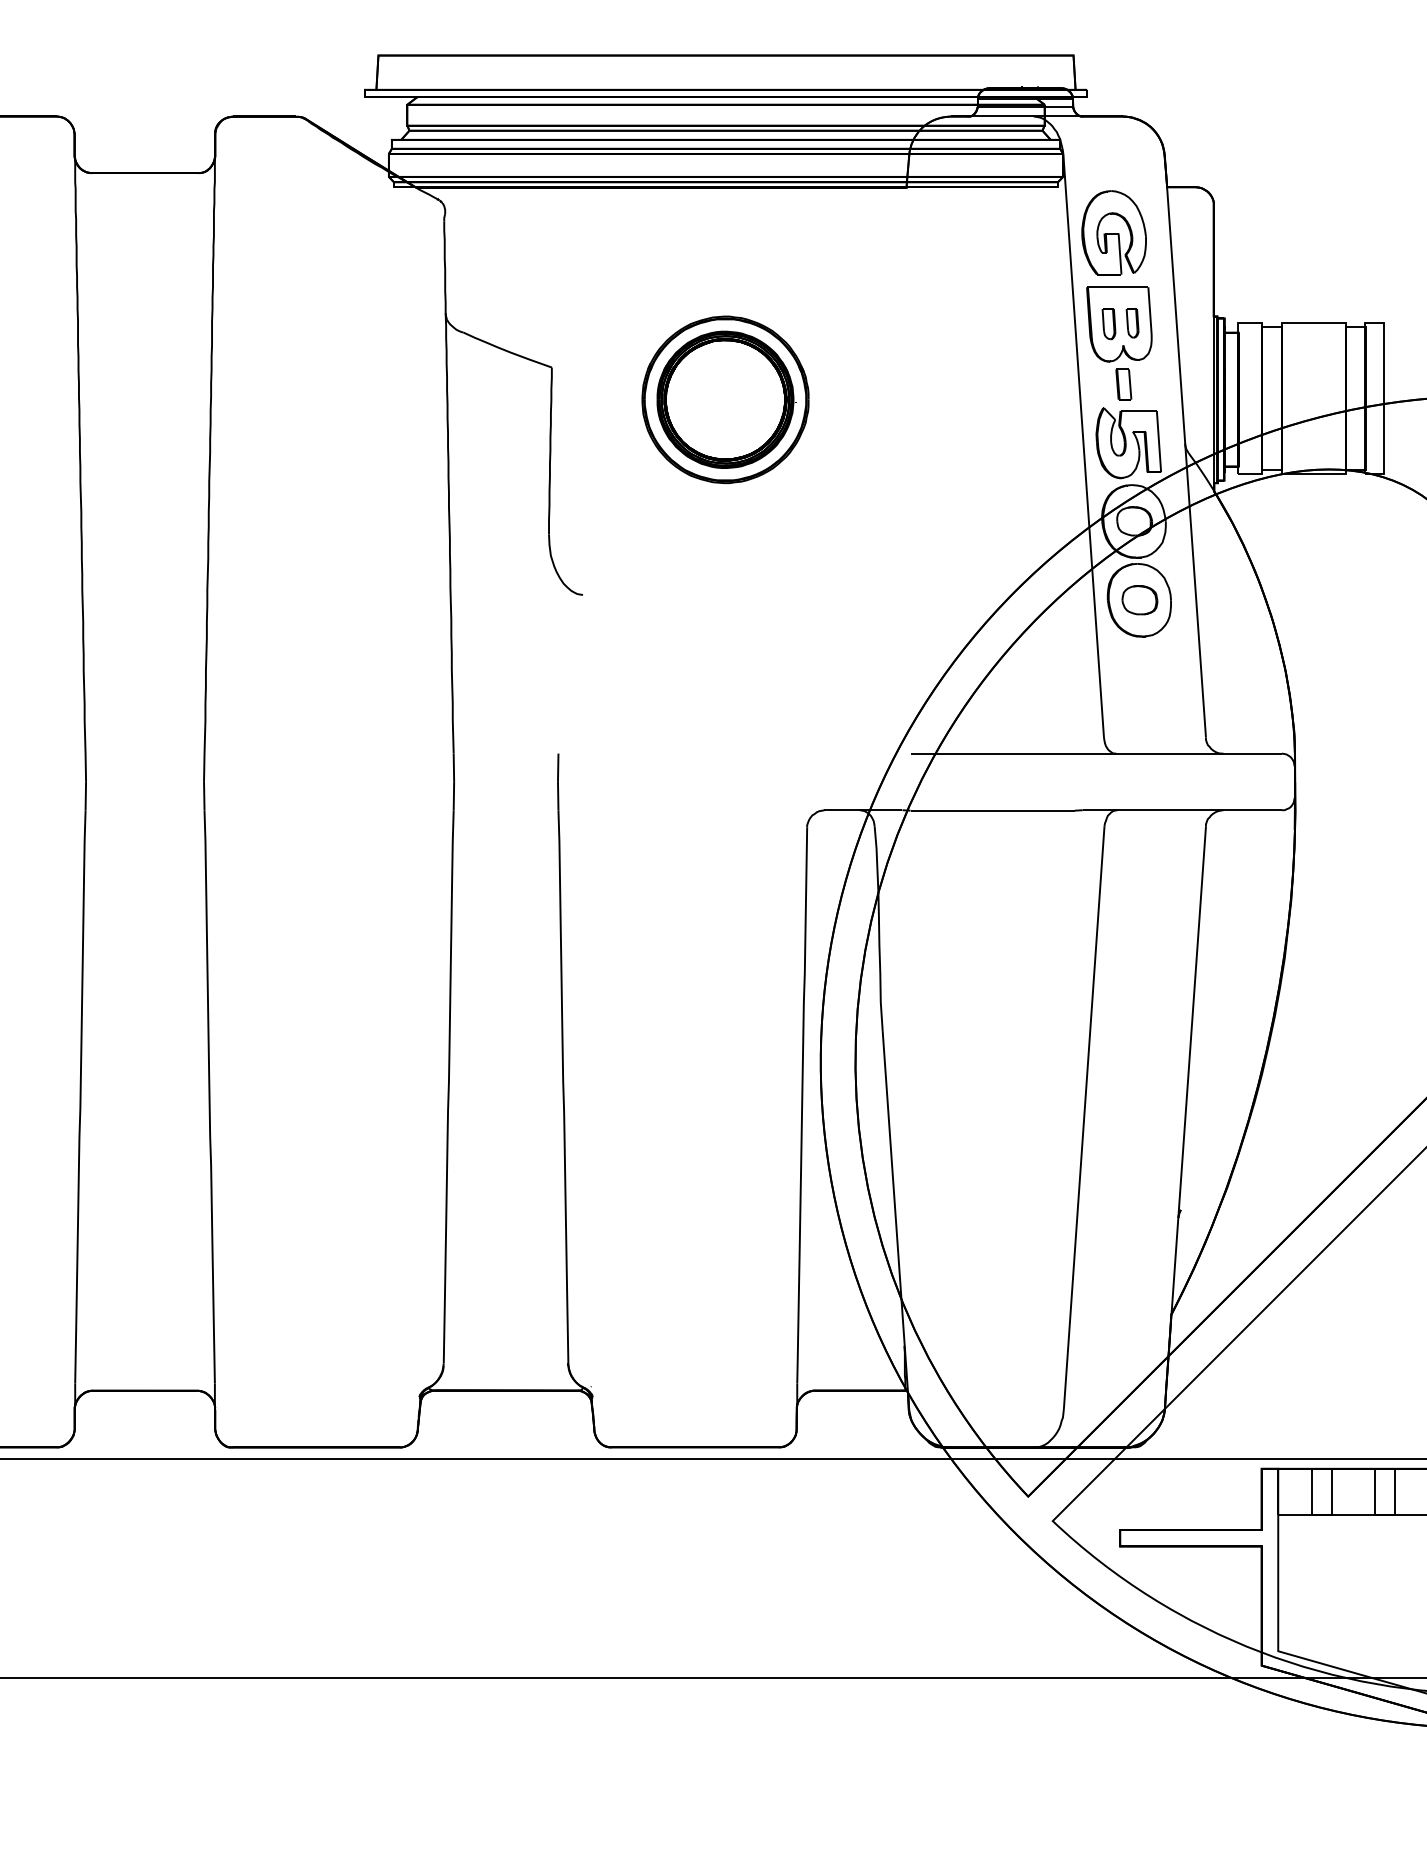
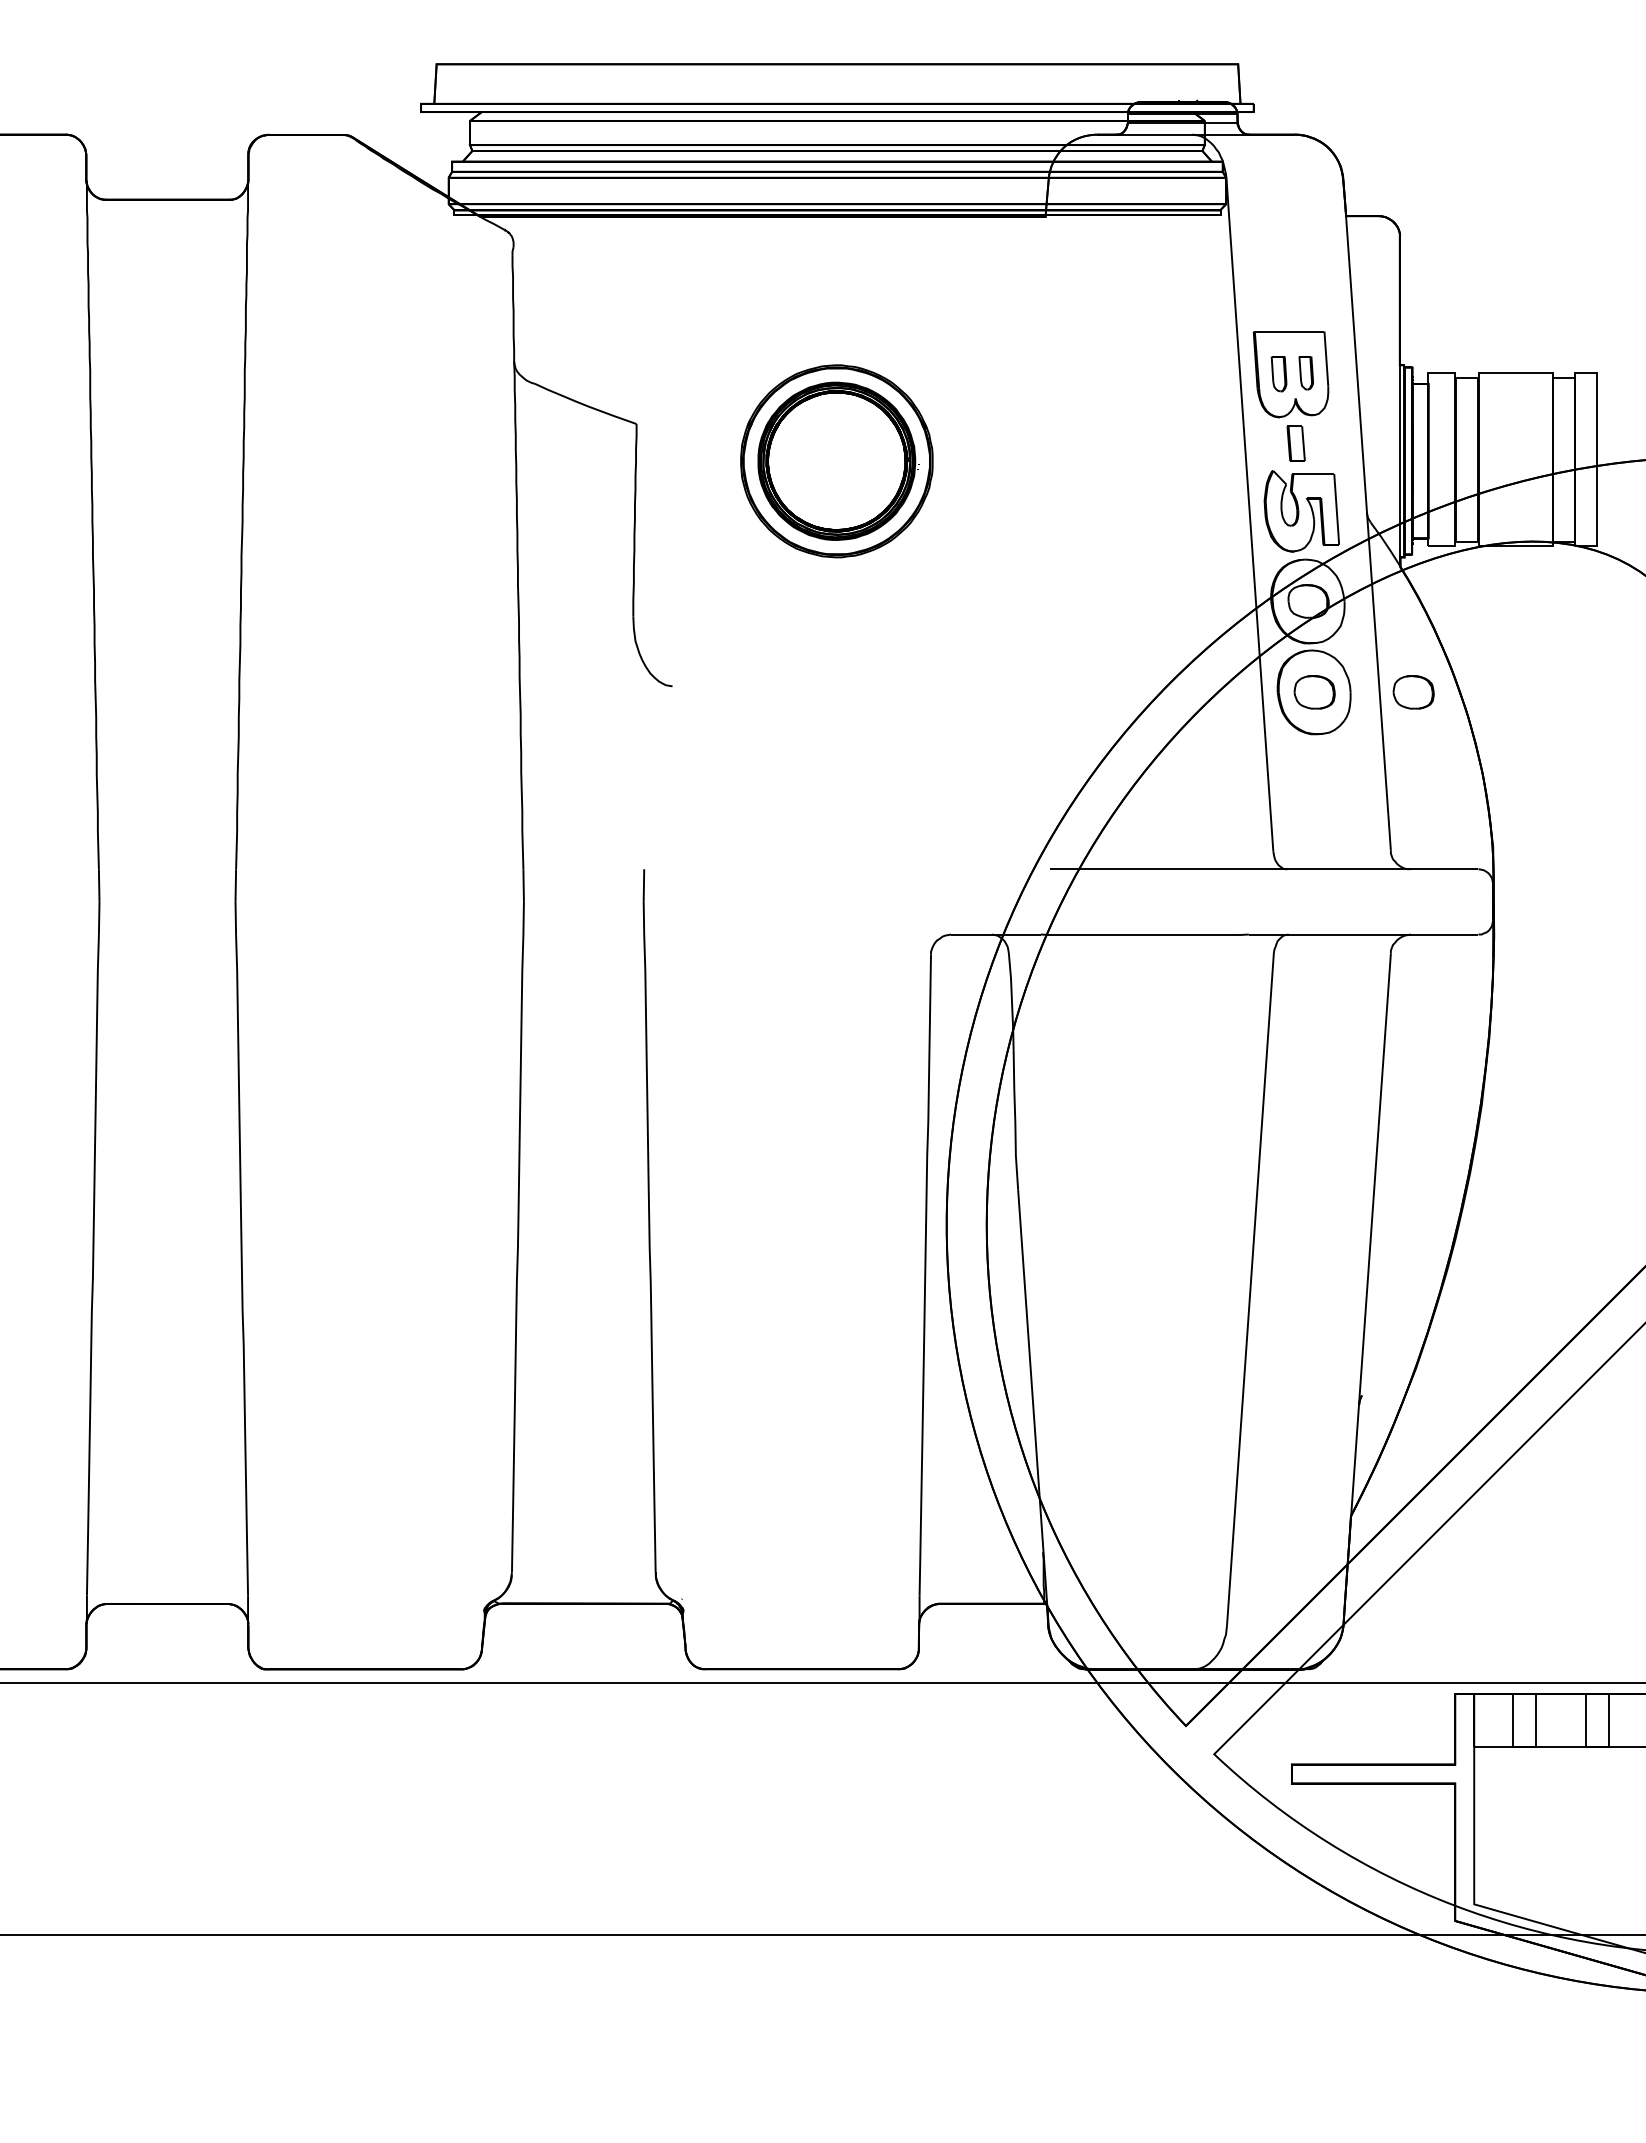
part: (1113, 232) -> (1284, 268), removed
part: (1225, 600) -> (1413, 692), added

